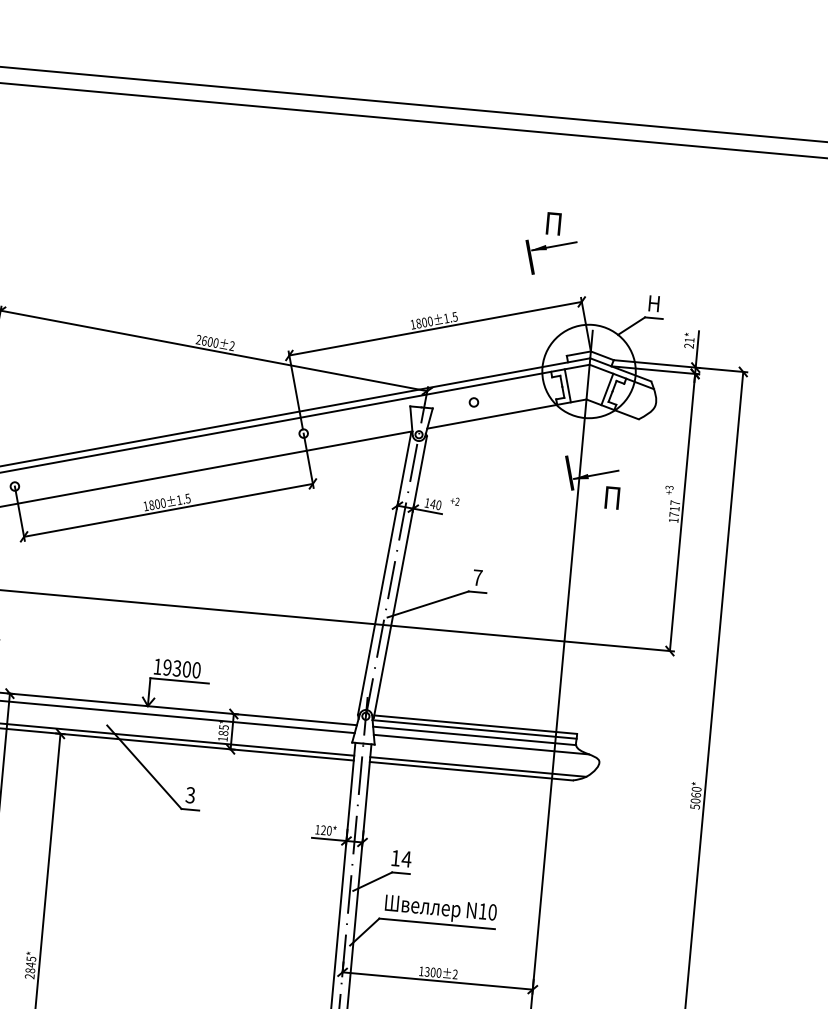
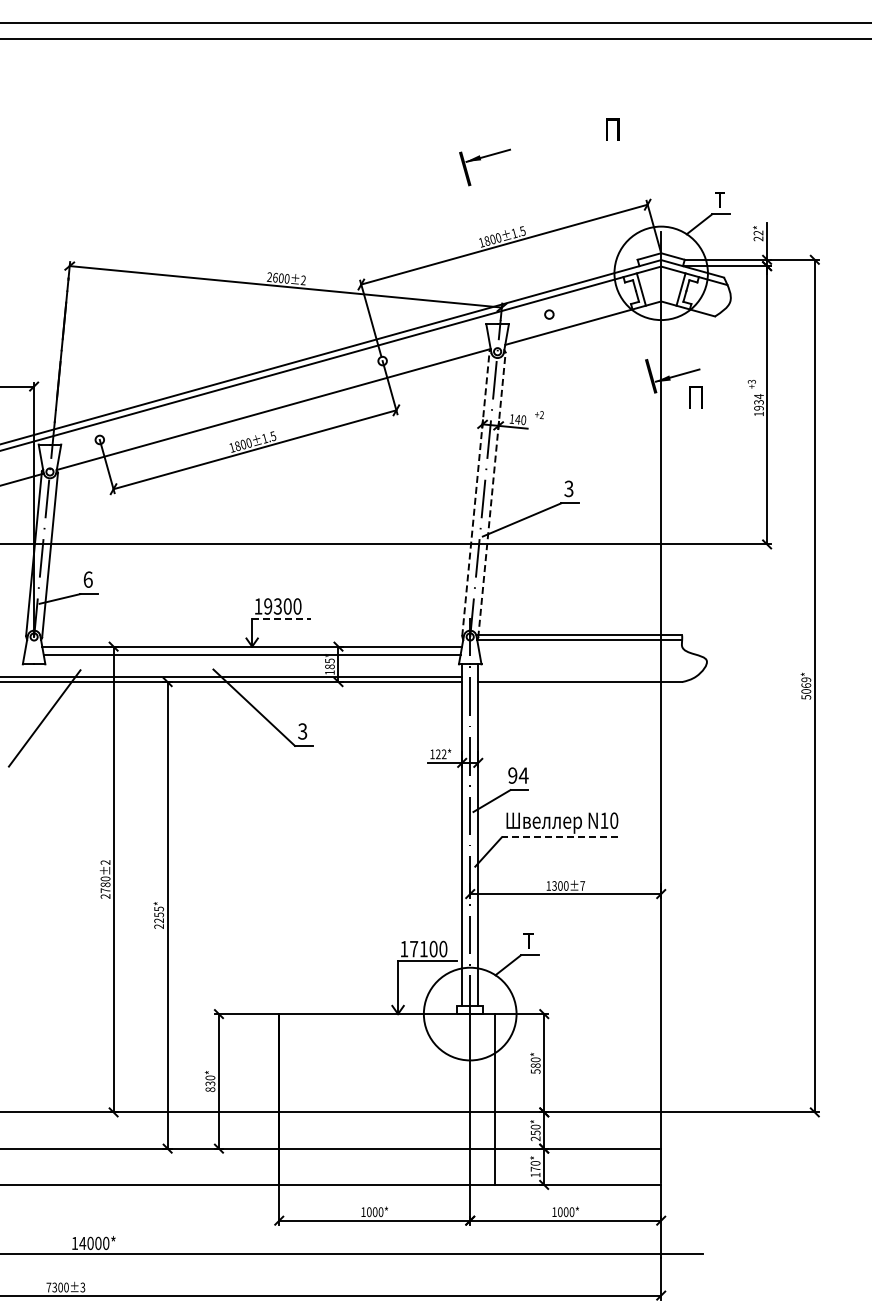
part: (546, 250) -> (480, 160), moved
text: (653, 303) -> (719, 199), Н -> Т
text: (689, 339) -> (758, 232), 21* -> 22*
text: (674, 508) -> (758, 402), 1717 -> 1934
line: (384, 573) -> (475, 493), solid -> dashed
line: (401, 576) -> (492, 494), solid -> dashed
text: (477, 577) -> (568, 488), 7 -> 3
line: (180, 680) -> (282, 618), solid -> dashed
line: (474, 735) -> (580, 646), removed
line: (481, 744) -> (587, 654), removed
line: (478, 767) -> (586, 677), removed
text: (696, 789) -> (806, 679), 5060* -> 5069*
text: (328, 830) -> (443, 754), 120* -> 122*
text: (395, 858) -> (512, 775), 14 -> 94
line: (436, 924) -> (559, 837), solid -> dashed
text: (31, 967) -> (159, 917), 2845* -> 2255*
text: (455, 973) -> (582, 885), 1300±2 -> 1300±7

